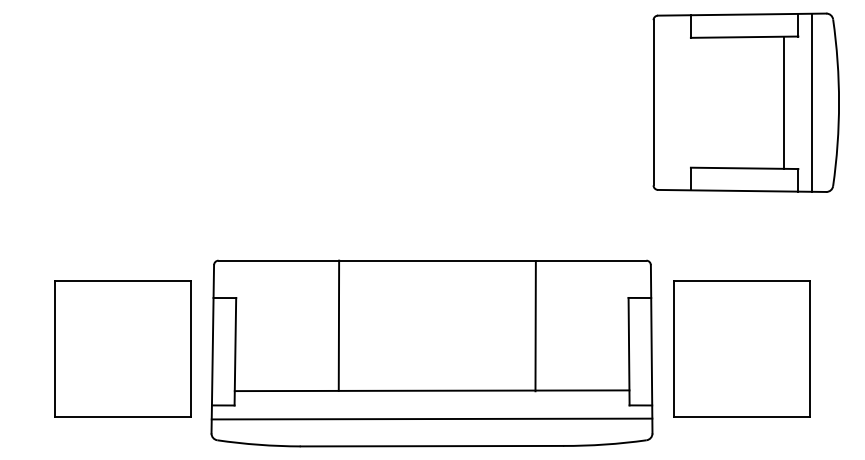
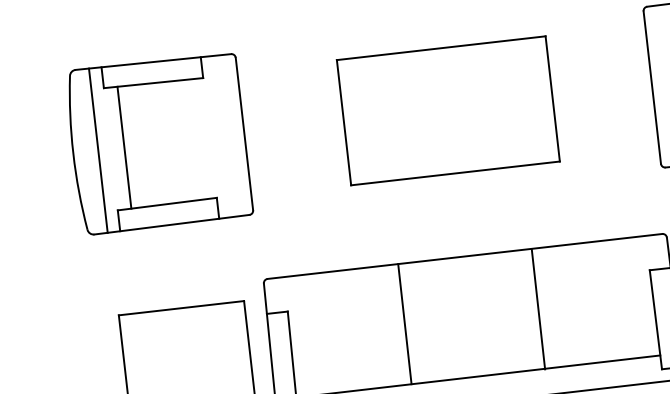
part: (118, 102) -> (158, 143), added
part: (432, 102) -> (448, 110), added
line: (338, 325) -> (404, 323), moved
line: (535, 326) -> (538, 309), moved

